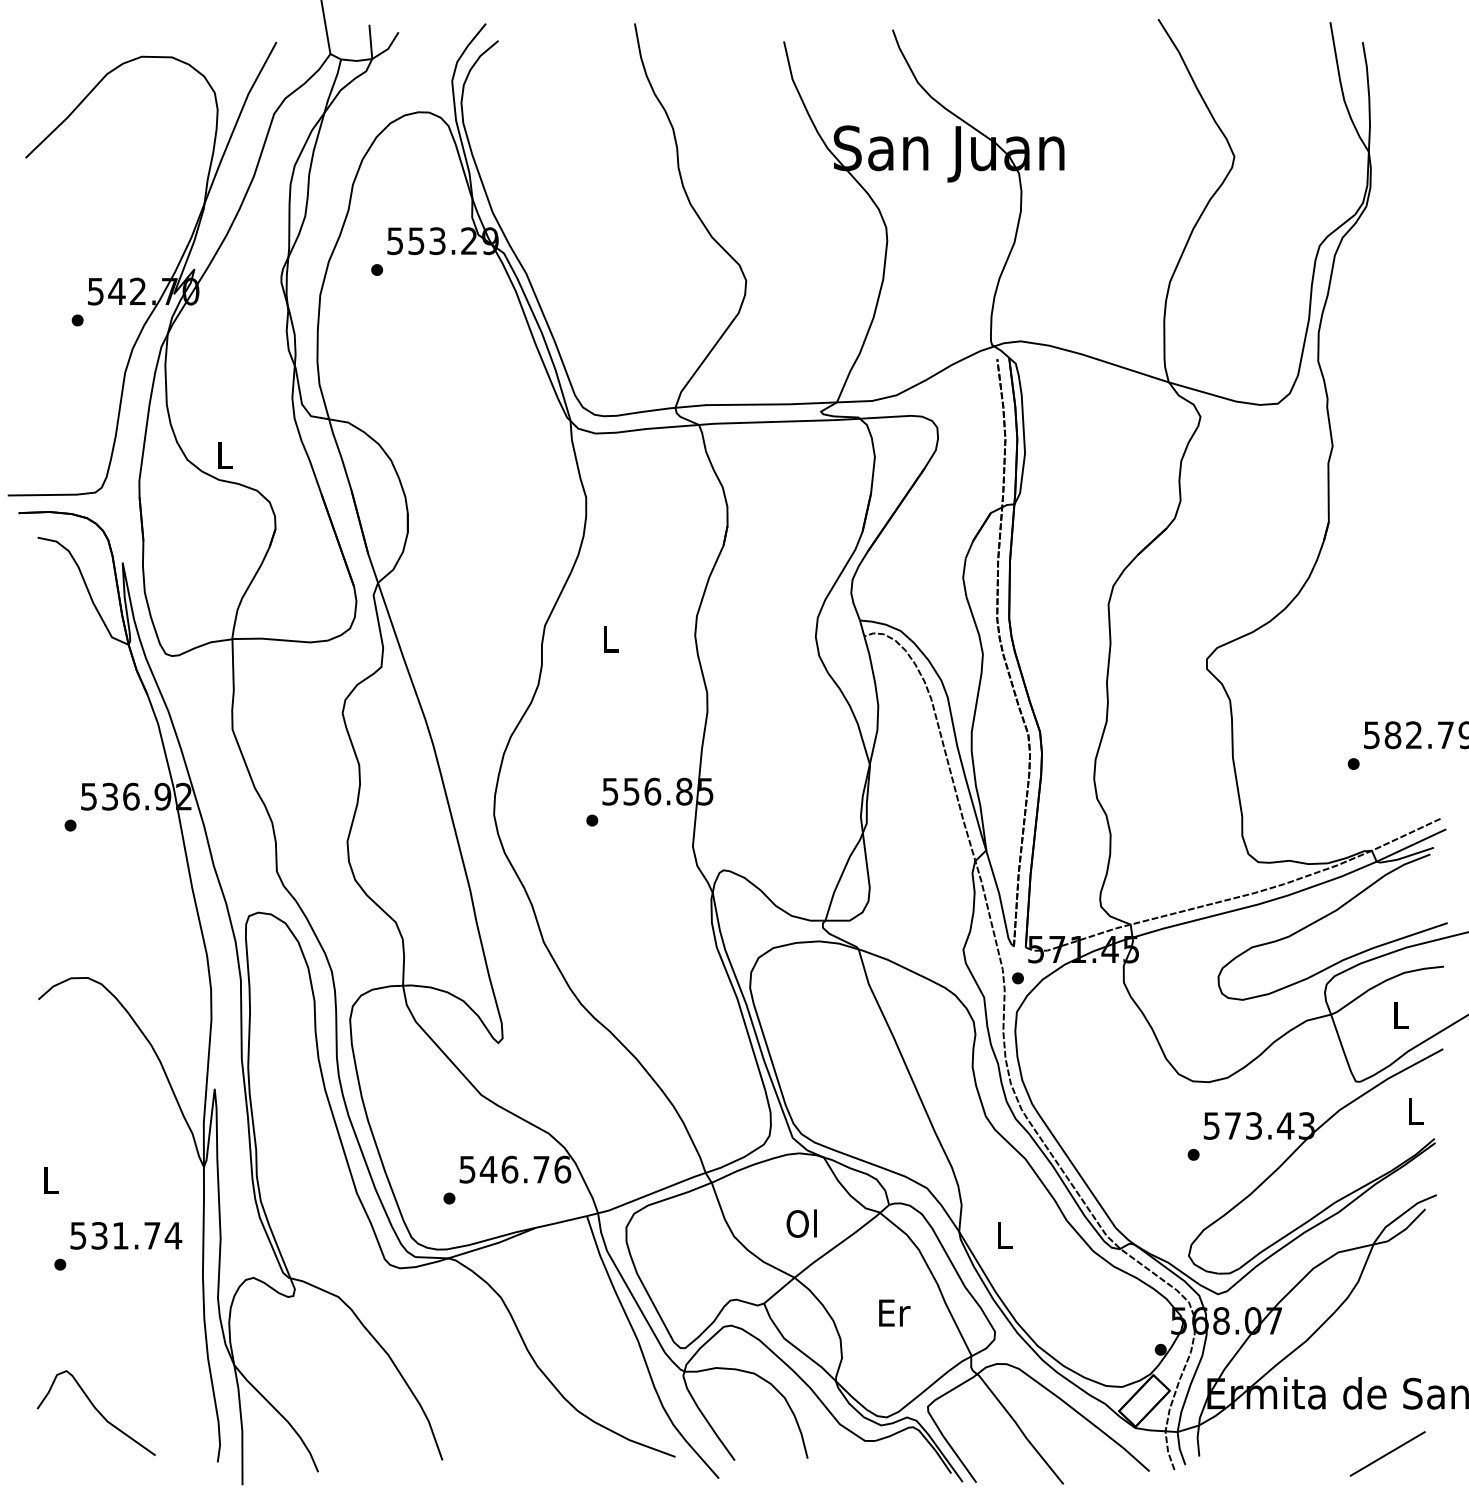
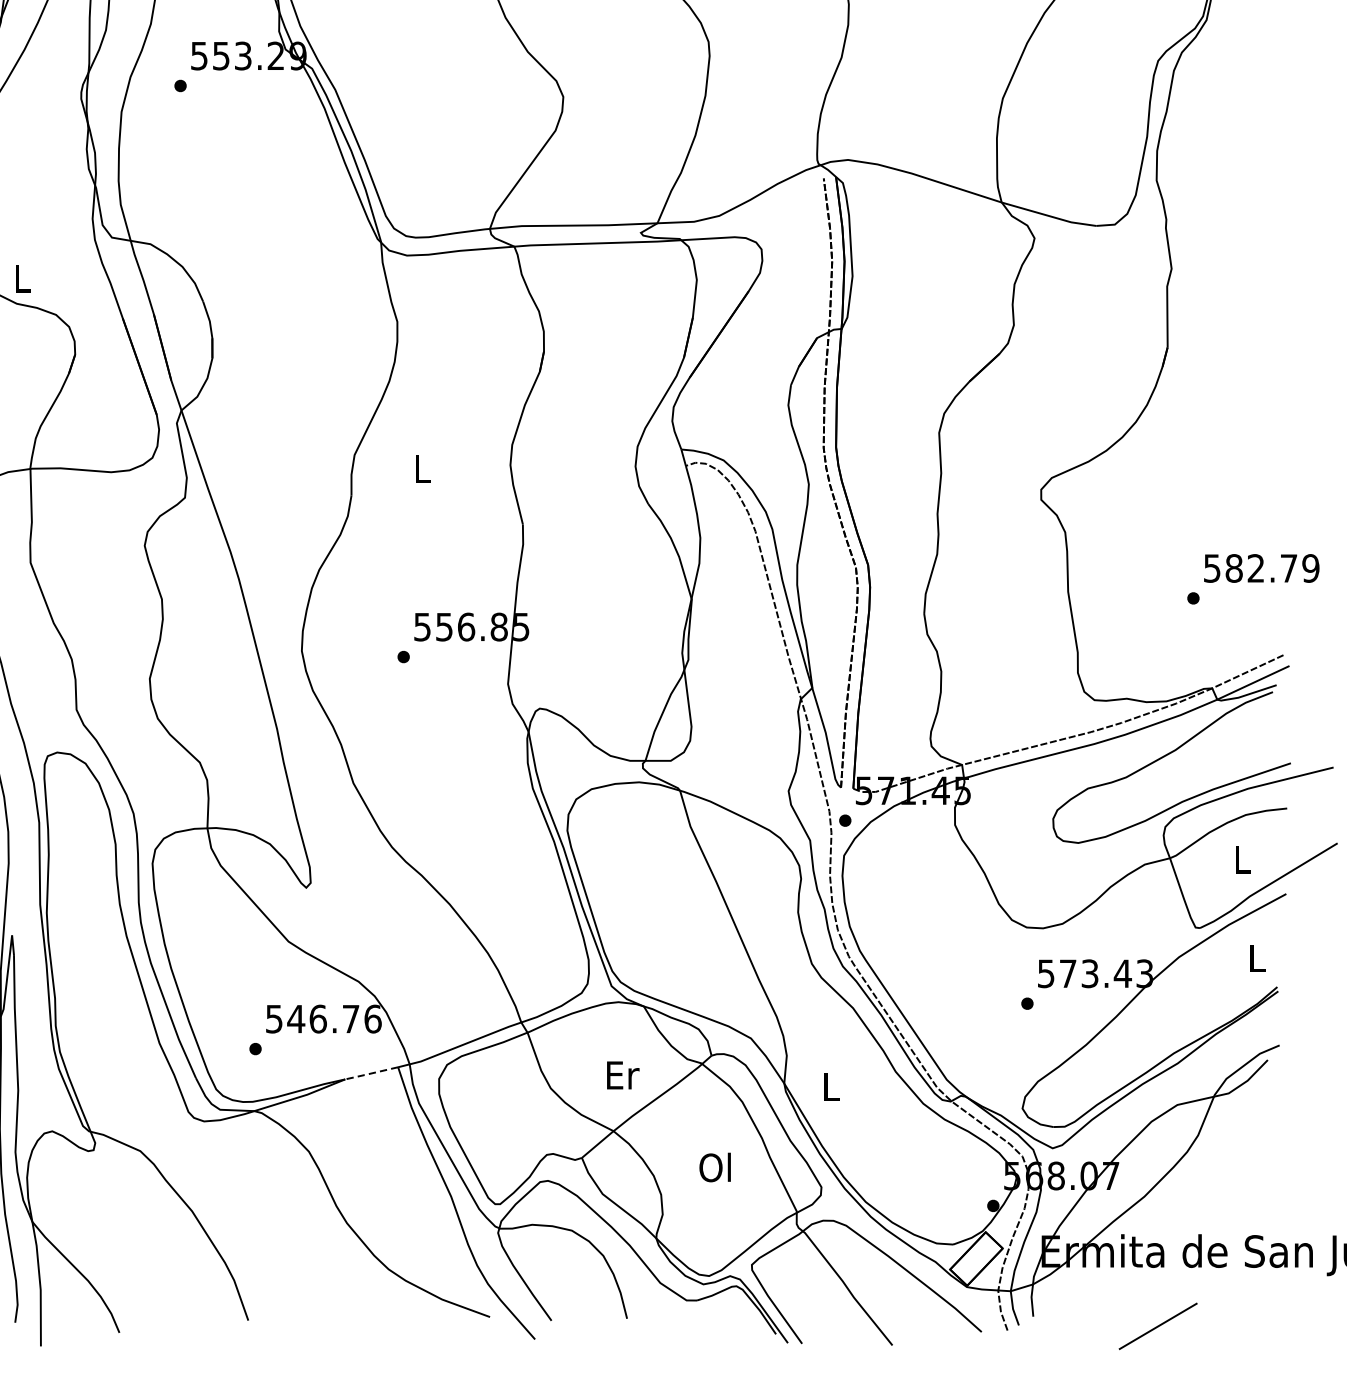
line: (560, 1222) -> (370, 1073), solid -> dashed
text: (802, 1223) -> (621, 1074), Ol -> Er
text: (893, 1312) -> (716, 1167), Er -> Ol
line: (1387, 1453) -> (1157, 1325), moved

